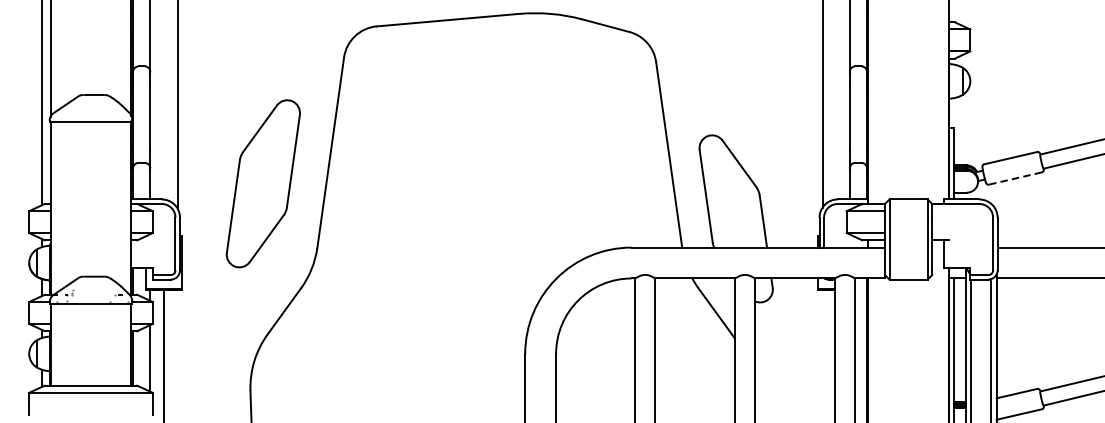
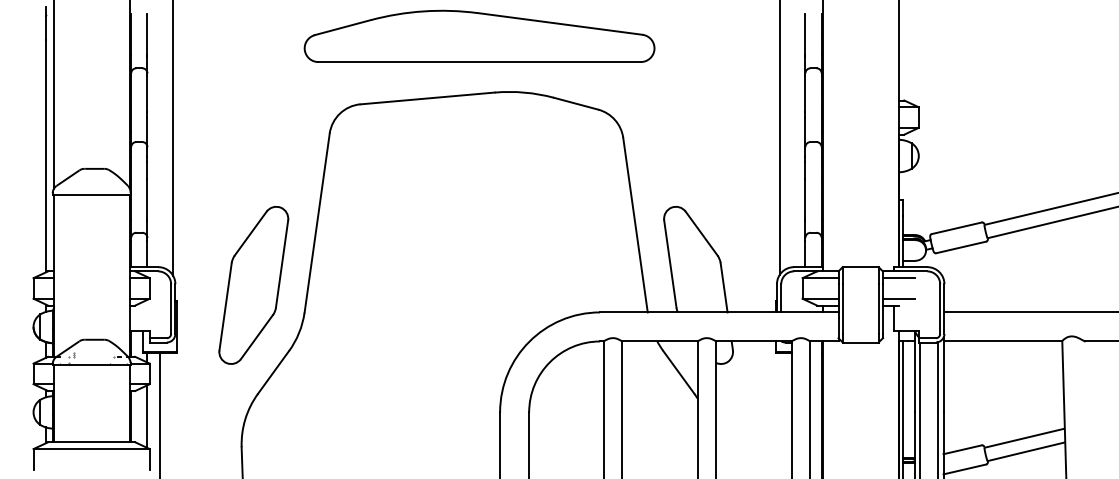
line: (1015, 178) -> (961, 247), dashed -> solid
part: (263, 183) -> (253, 285), moved
line: (948, 211) -> (898, 278), added
line: (948, 232) -> (898, 298), added

